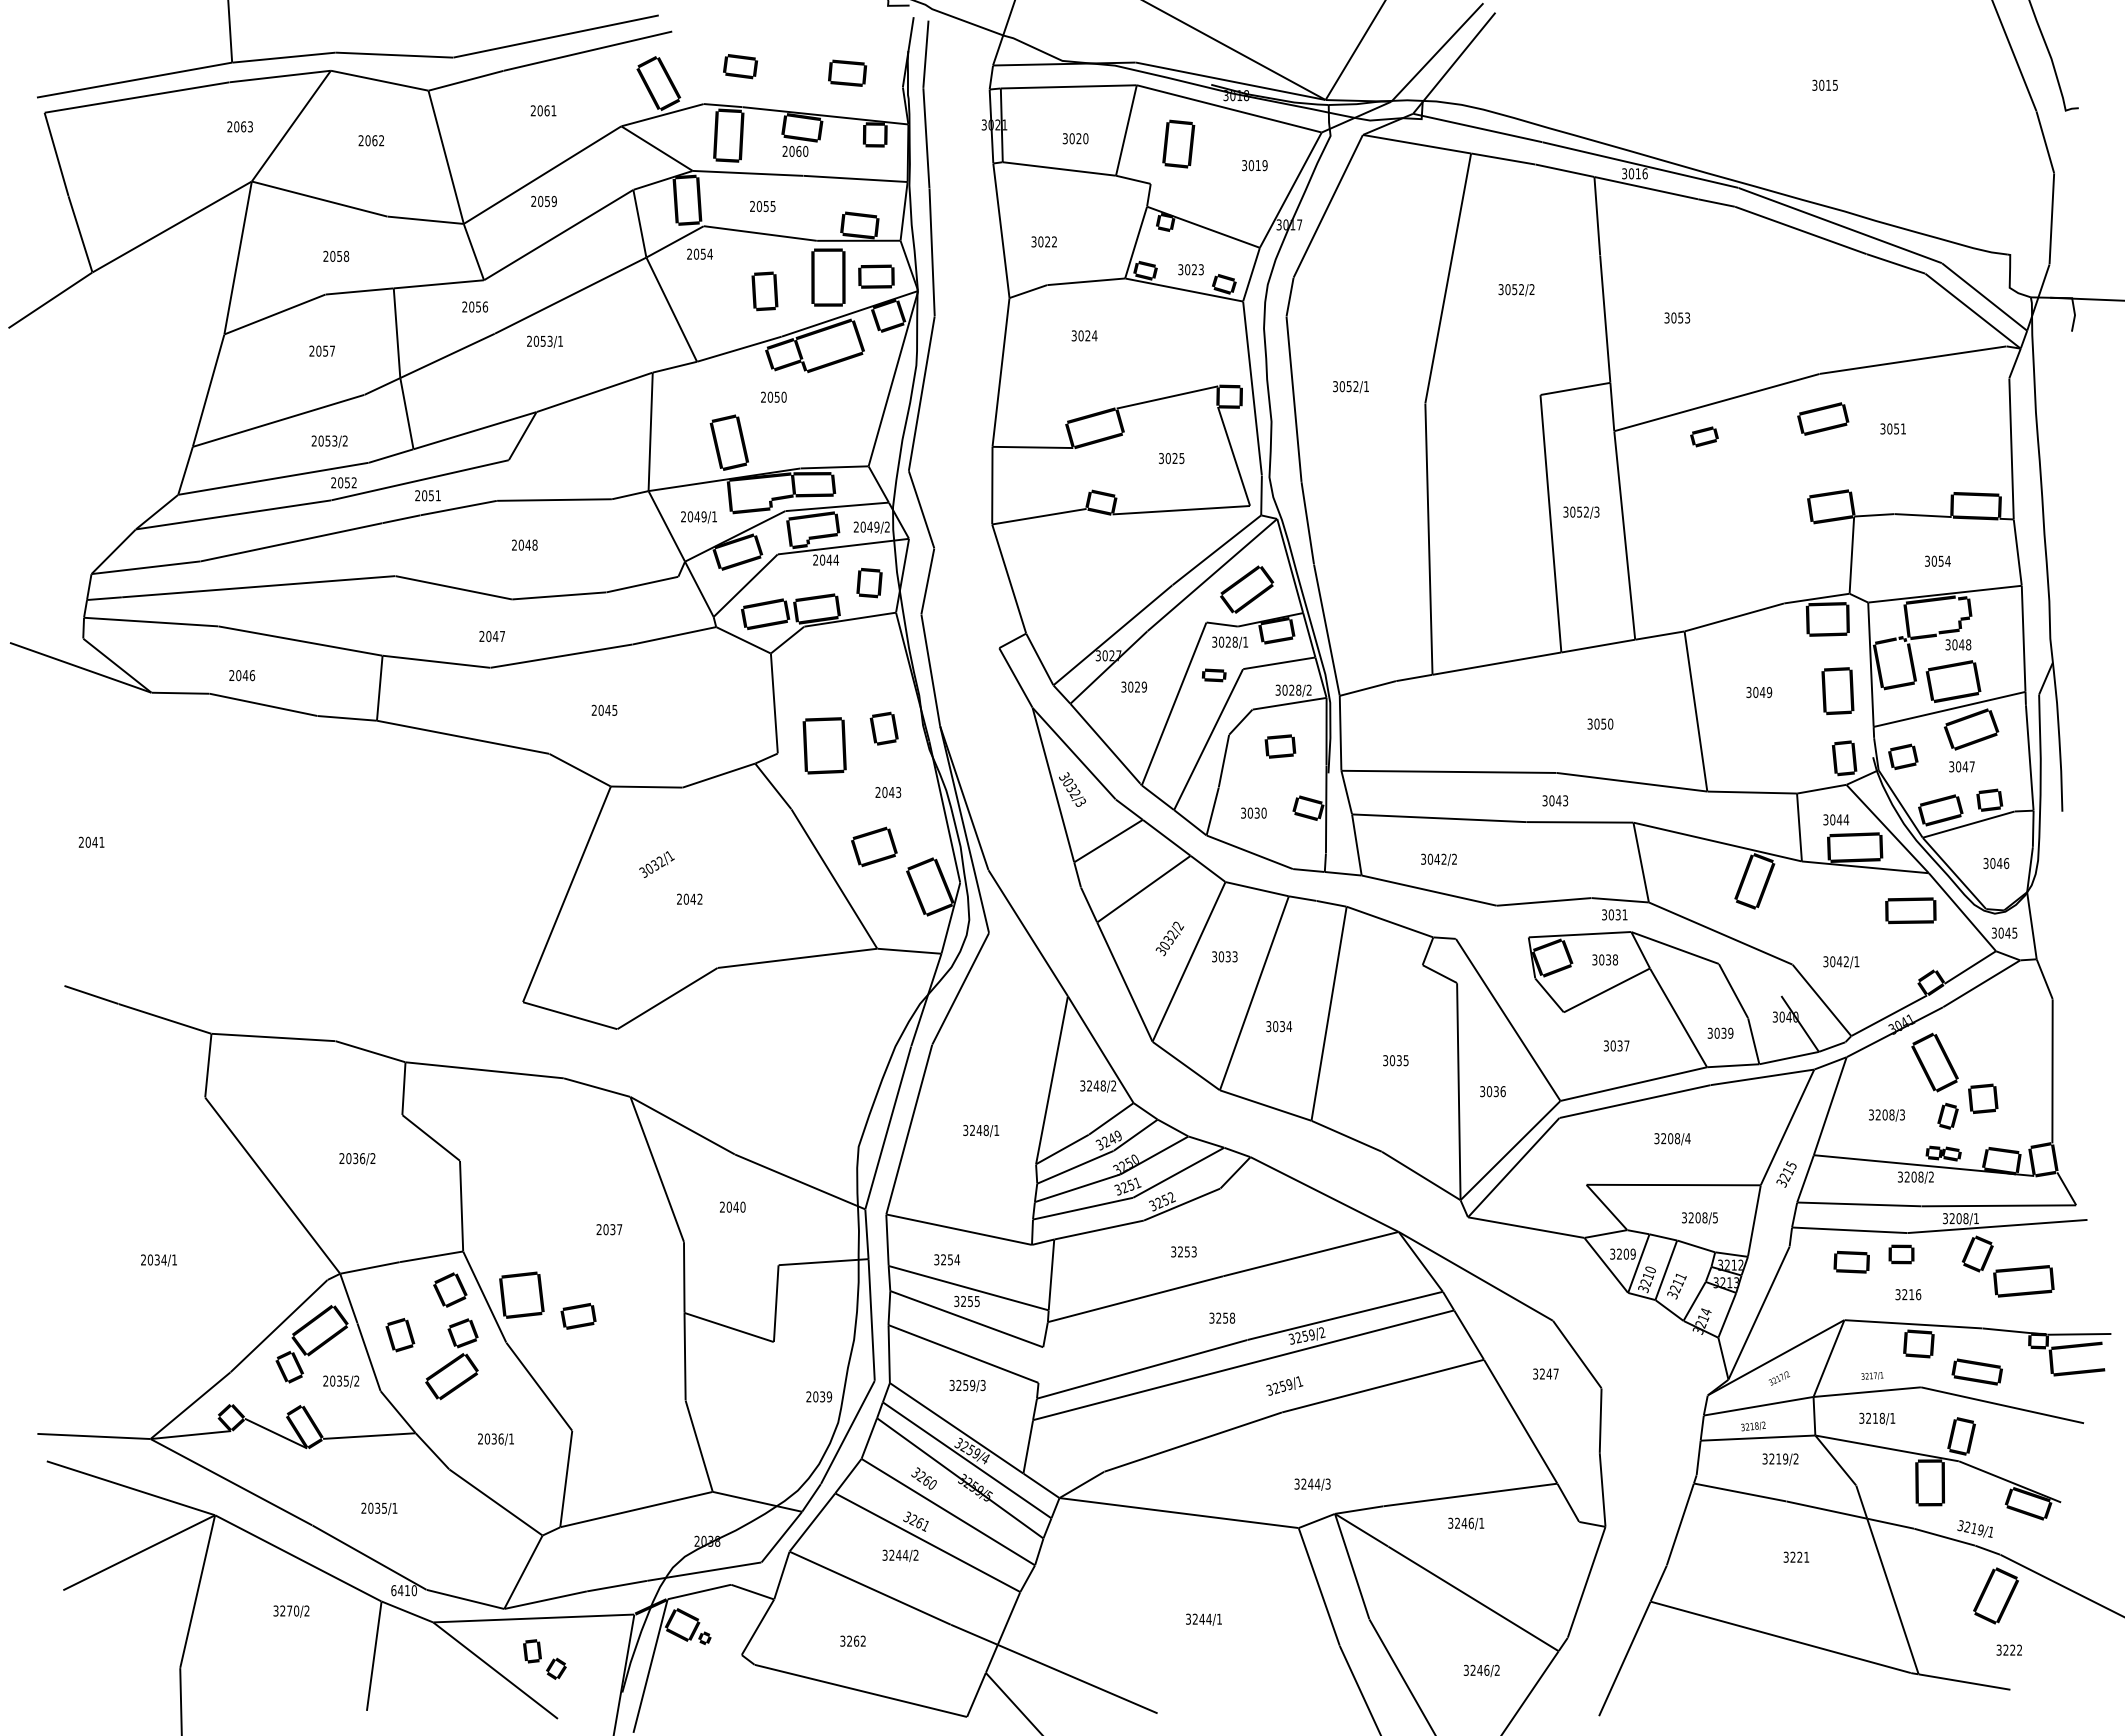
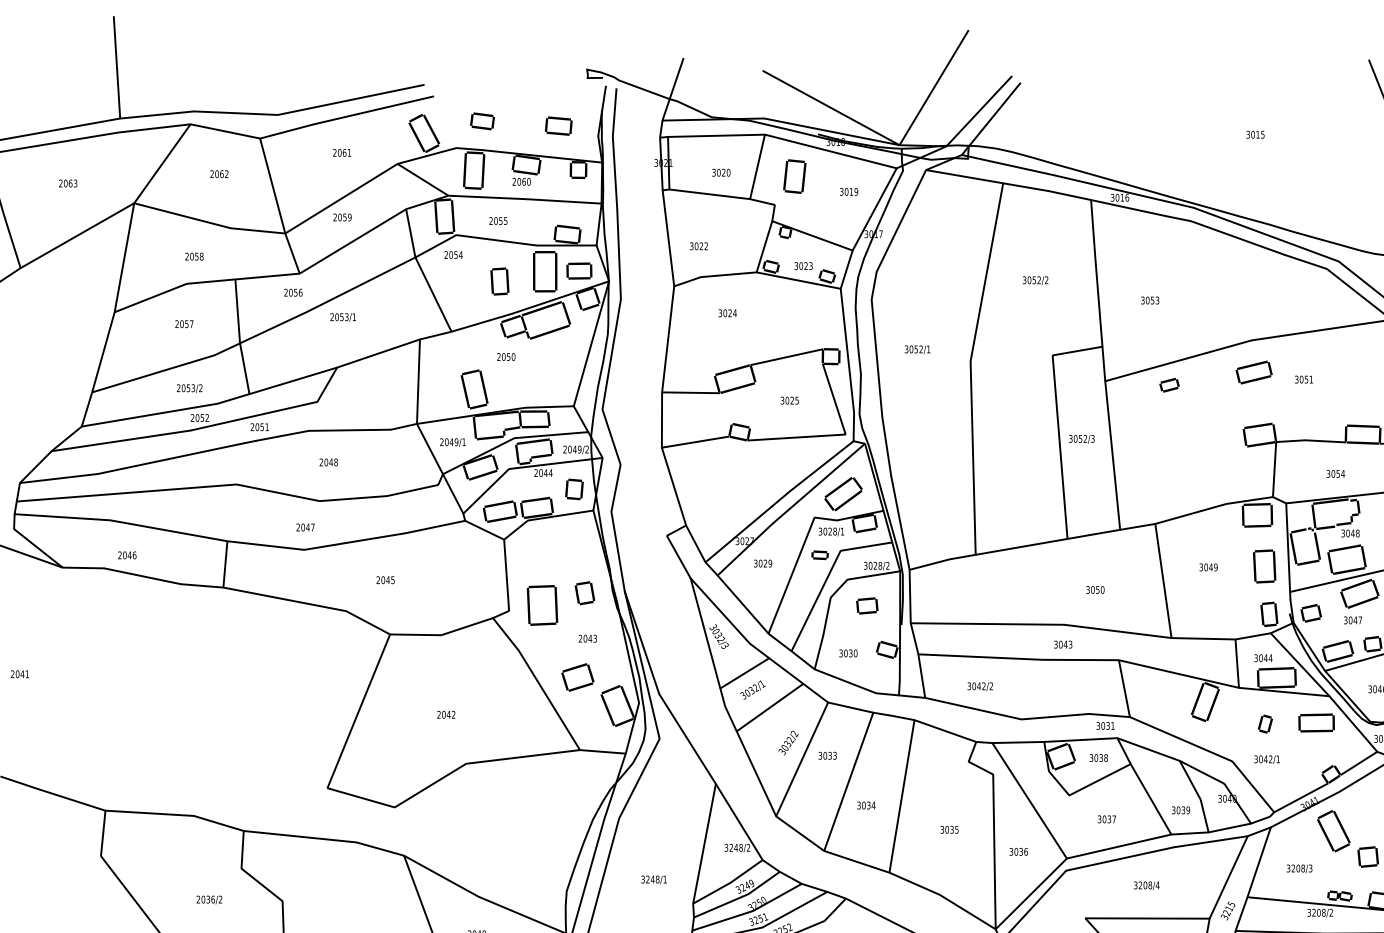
text: (239, 126) -> (67, 183), moved
text: (656, 864) -> (752, 690), moved
line: (1492, 937) -> (1018, 742), added
line: (1749, 979) -> (1201, 771), added
part: (1947, 1116) -> (1265, 724), moved

